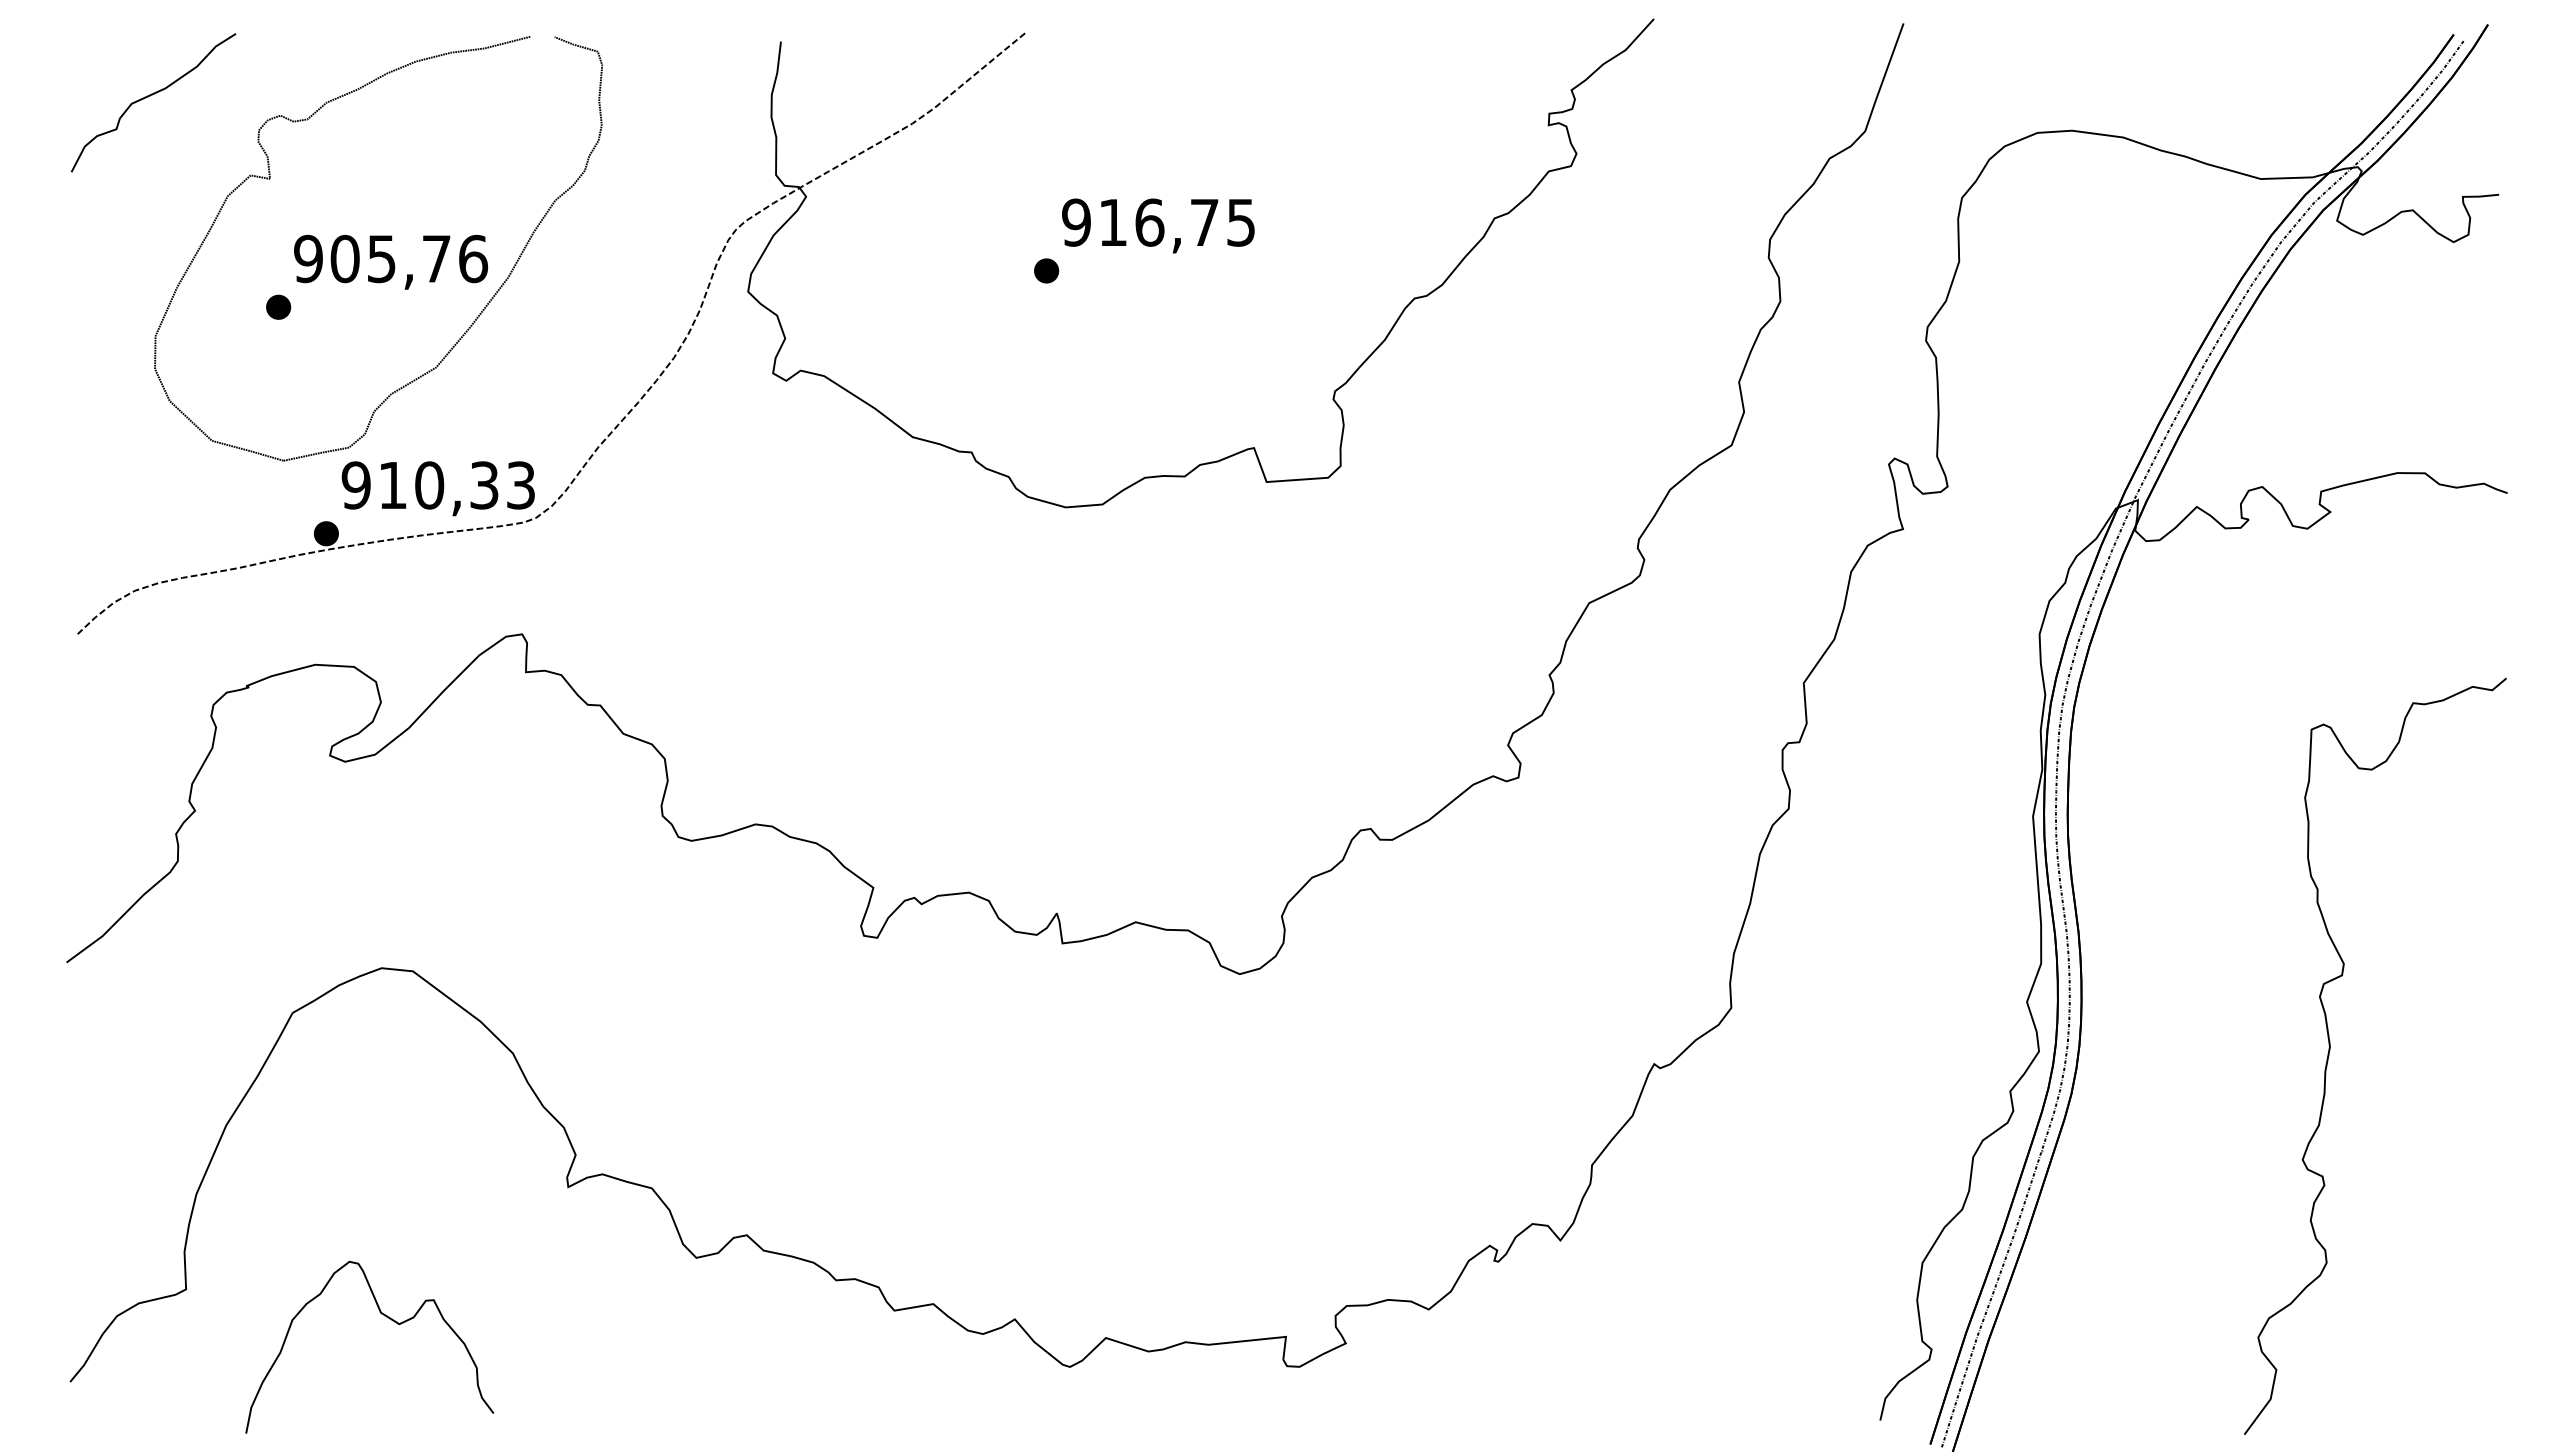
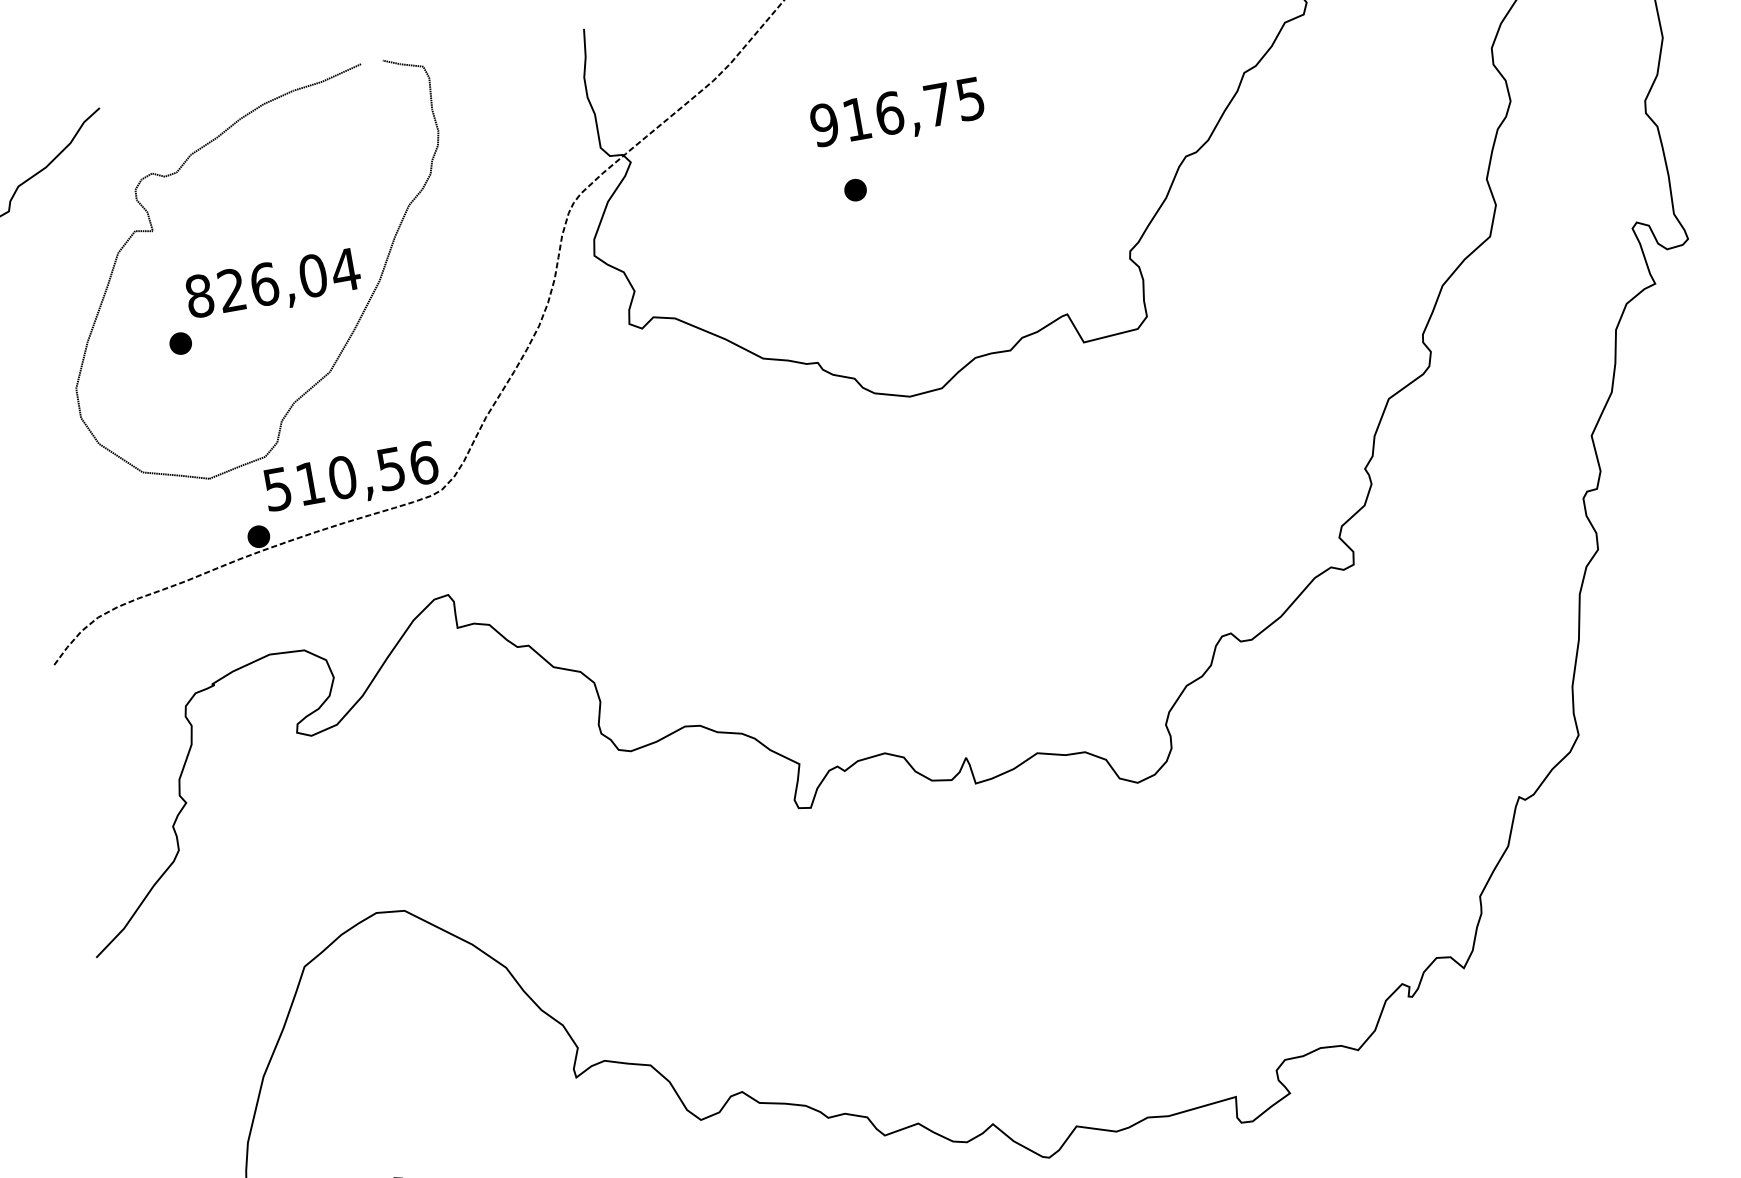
text: (1158, 225) -> (897, 114), moved
text: (391, 258) -> (273, 282), 905,76 -> 826,04
text: (438, 485) -> (350, 476), 910,33 -> 510,56

